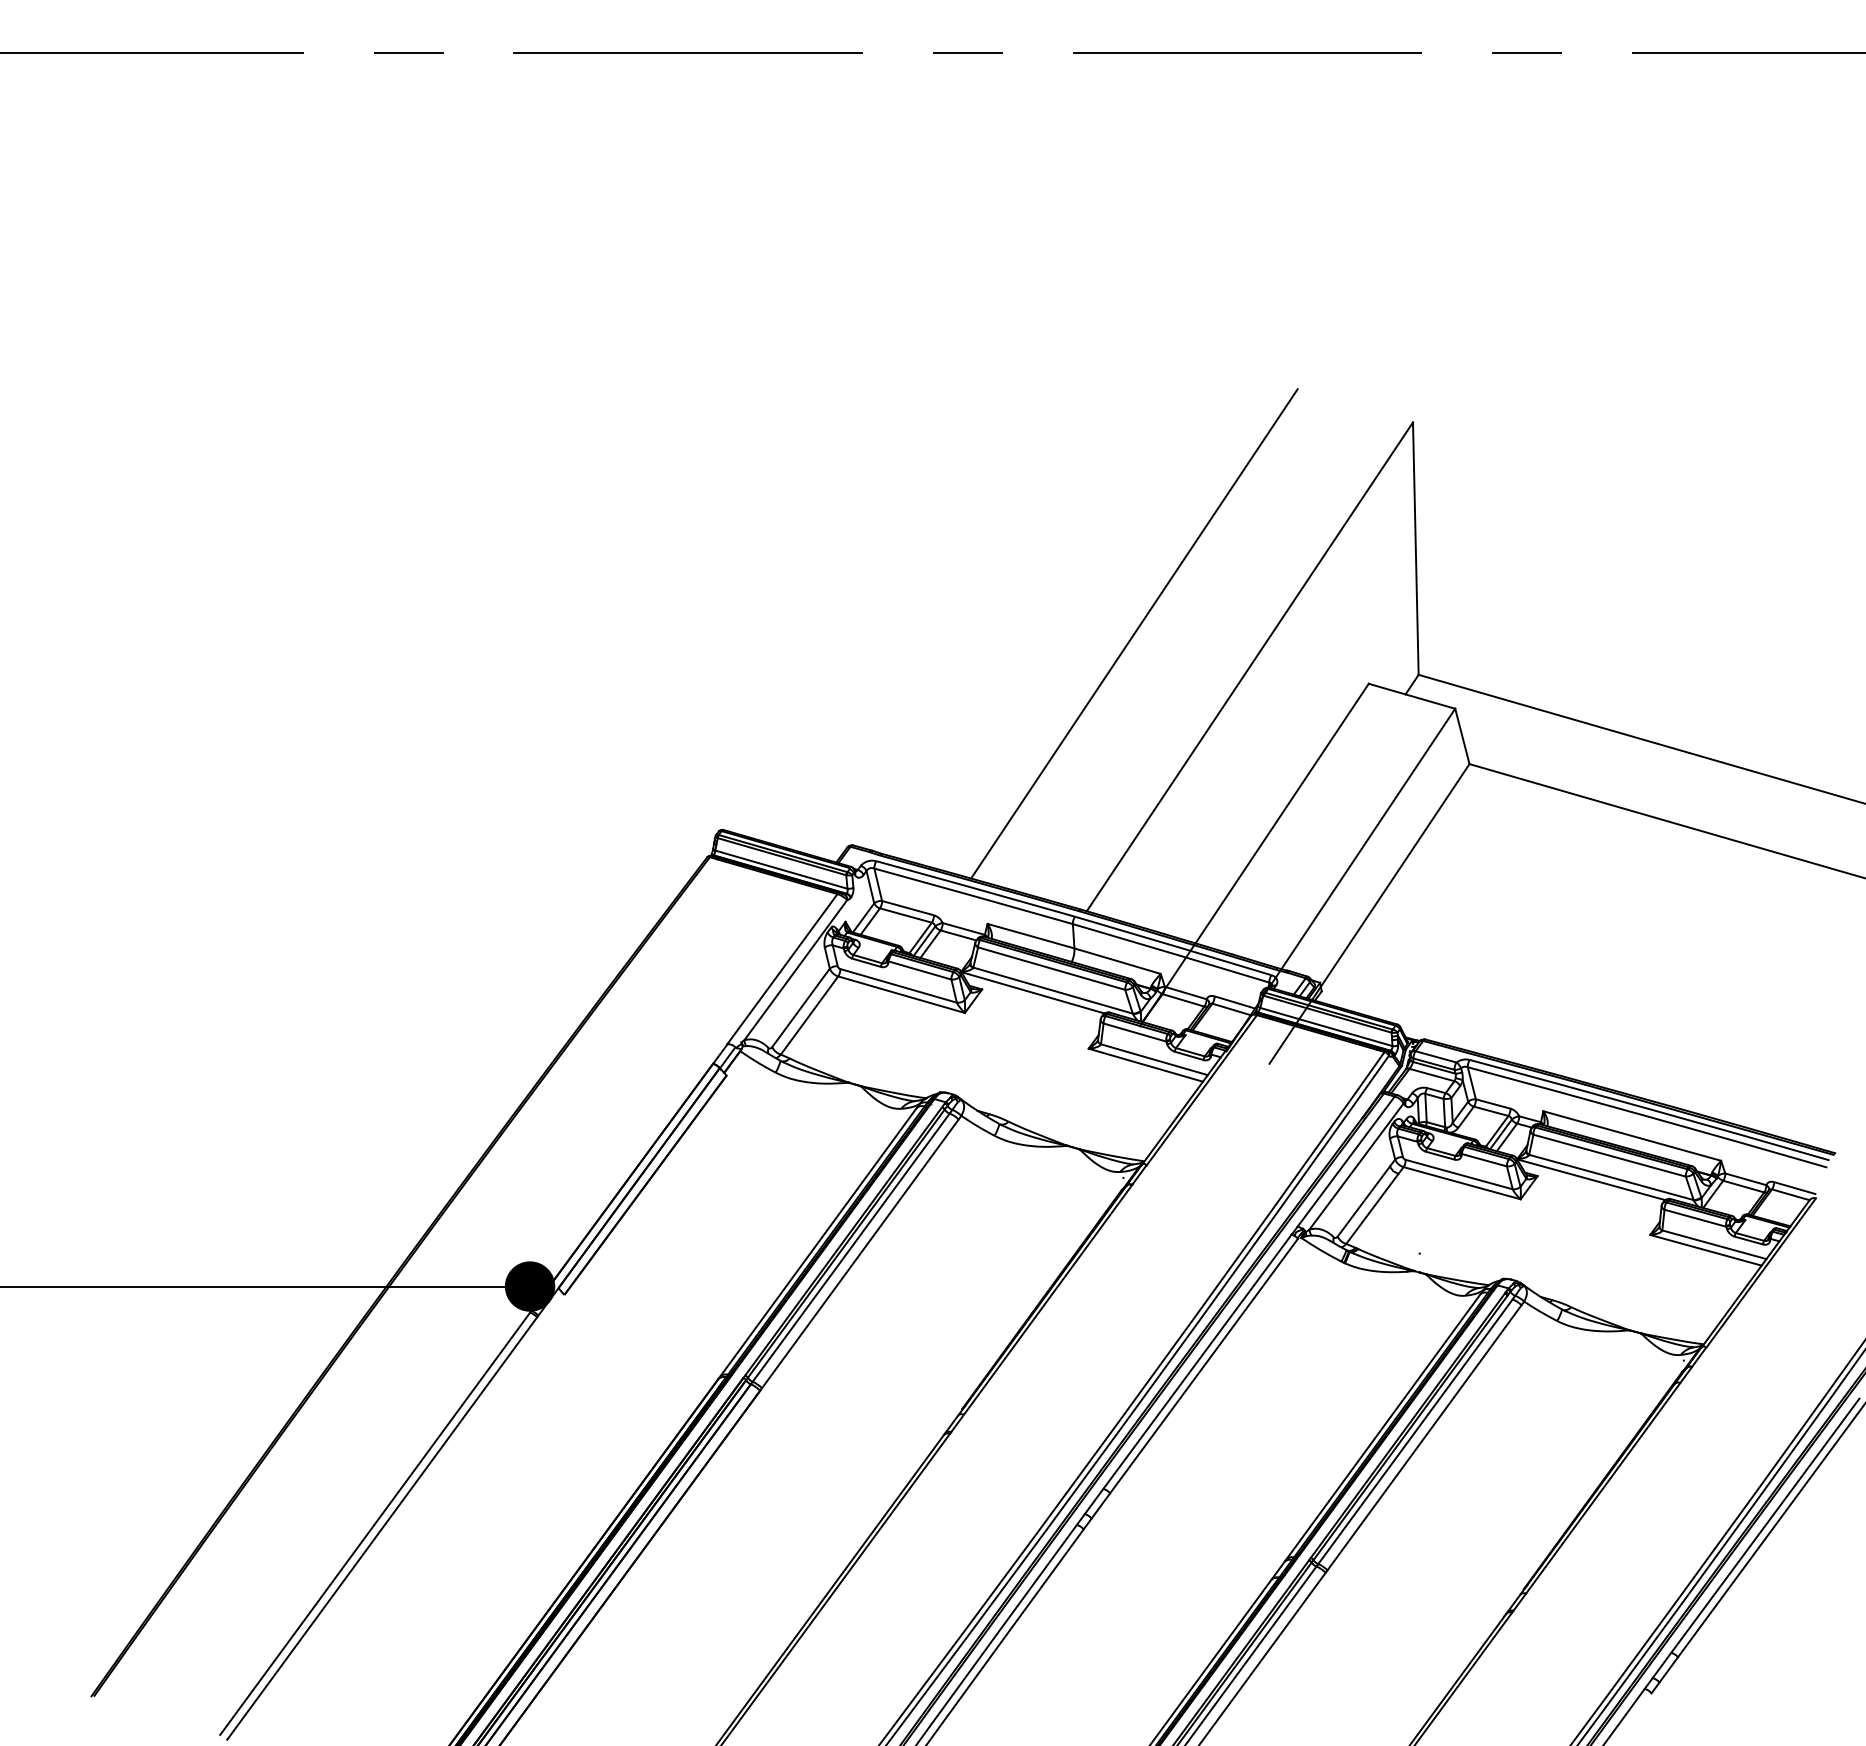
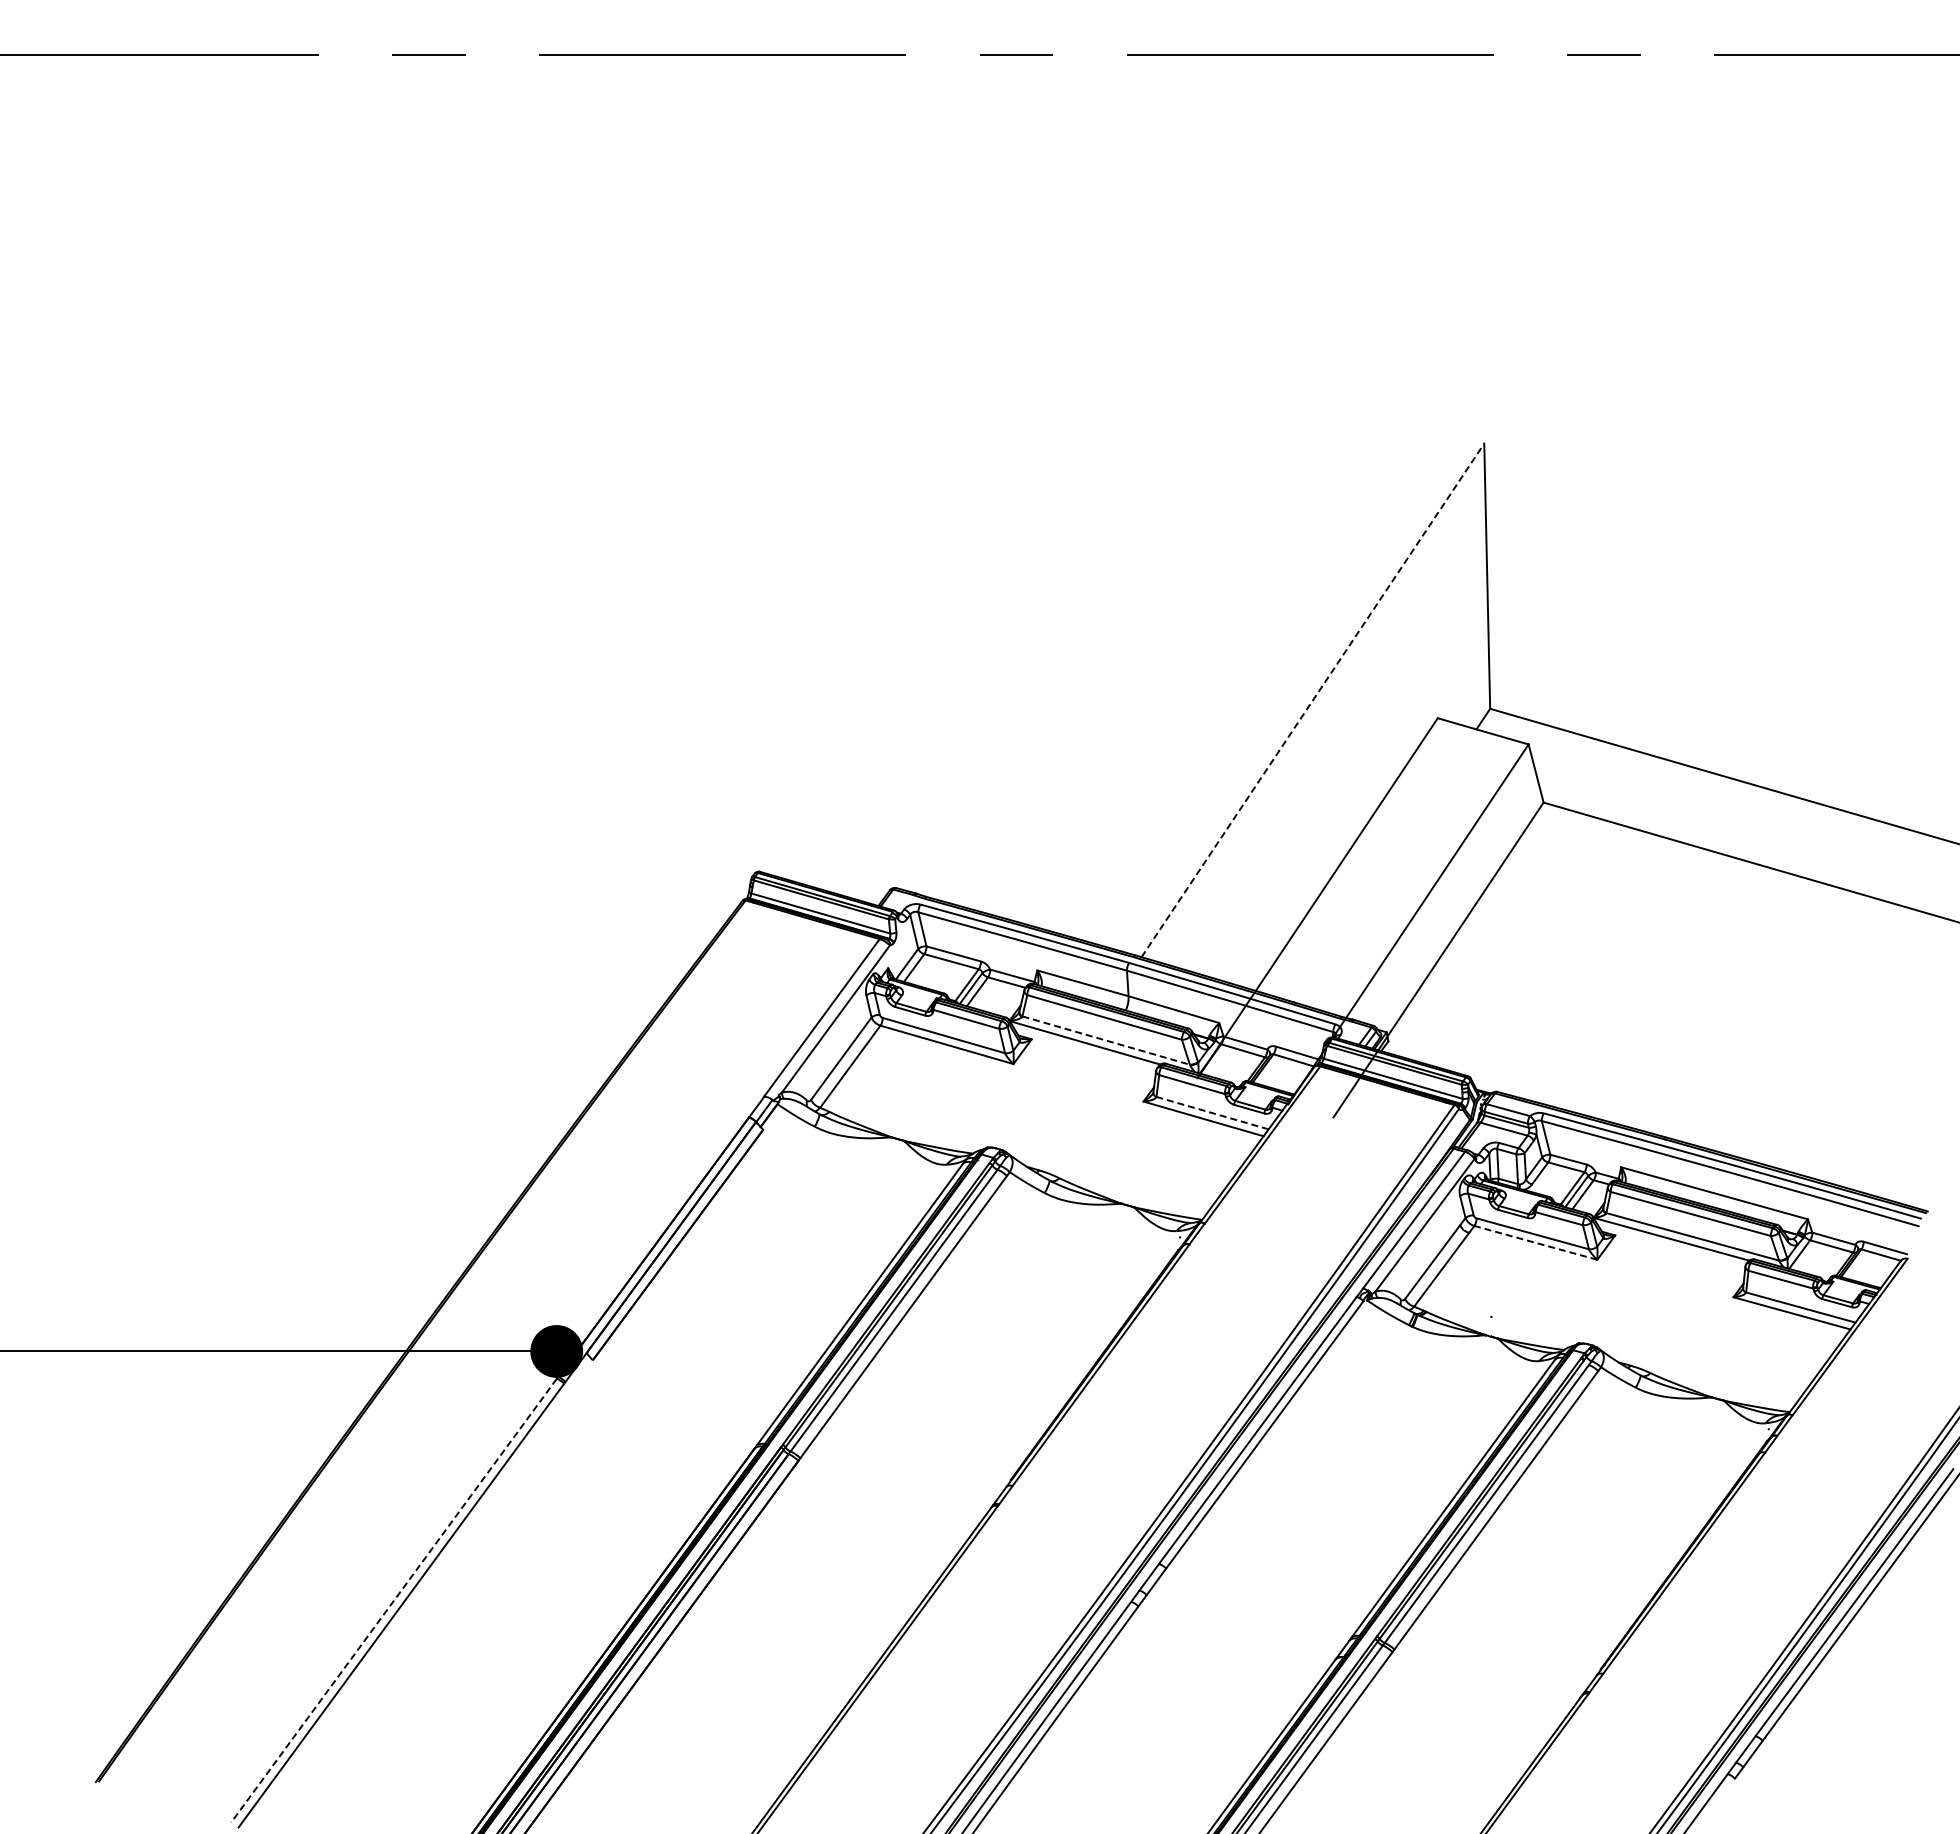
line: (1134, 633) -> (1191, 665), removed
line: (1249, 666) -> (1312, 700), solid -> dashed
line: (1053, 990) -> (1106, 1040), solid -> dashed
line: (1154, 1060) -> (1212, 1113), solid -> dashed
line: (1461, 1182) -> (1535, 1242), solid -> dashed
line: (374, 1524) -> (393, 1601), solid -> dashed

